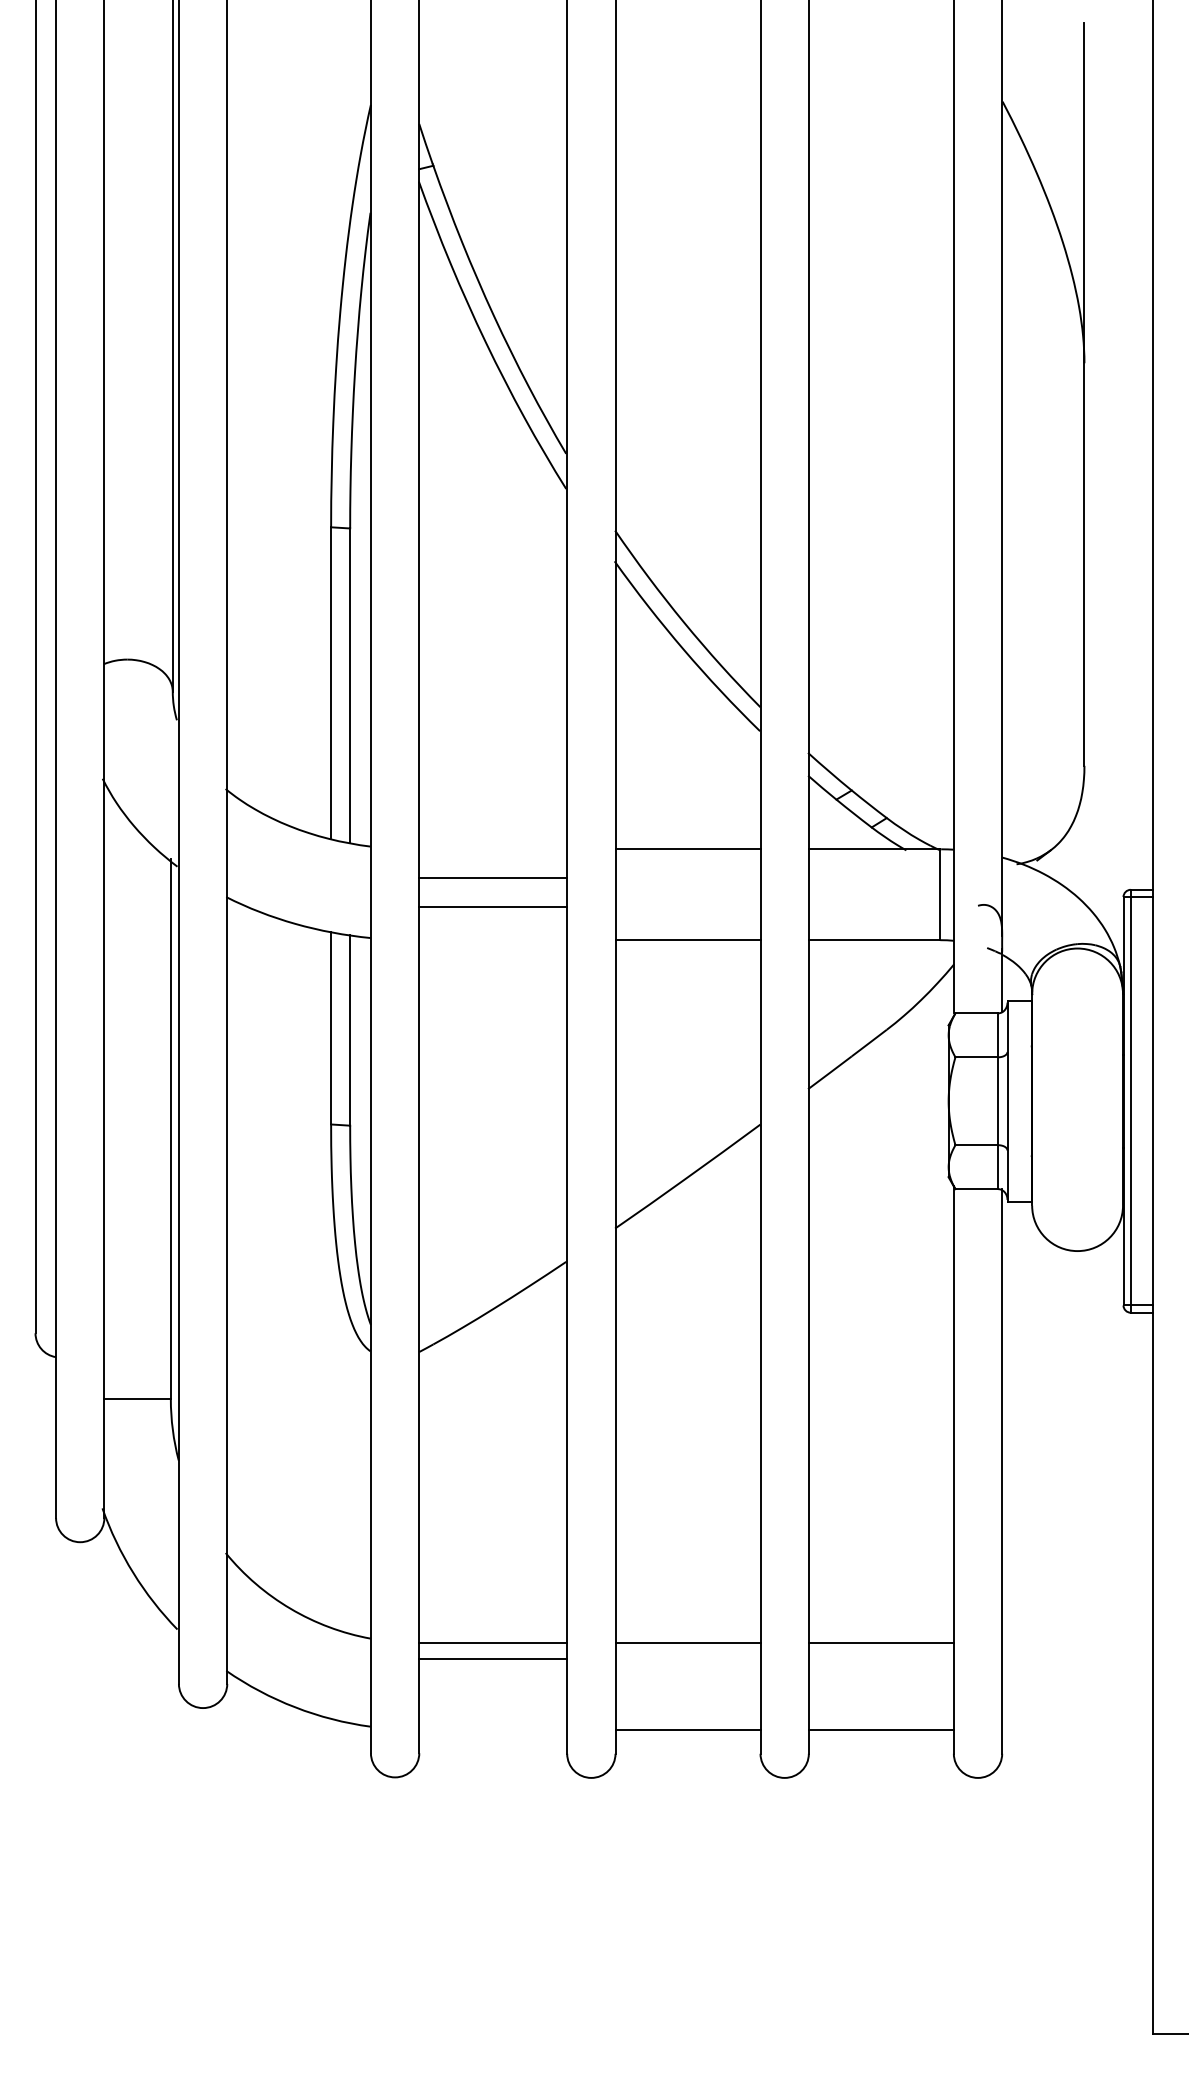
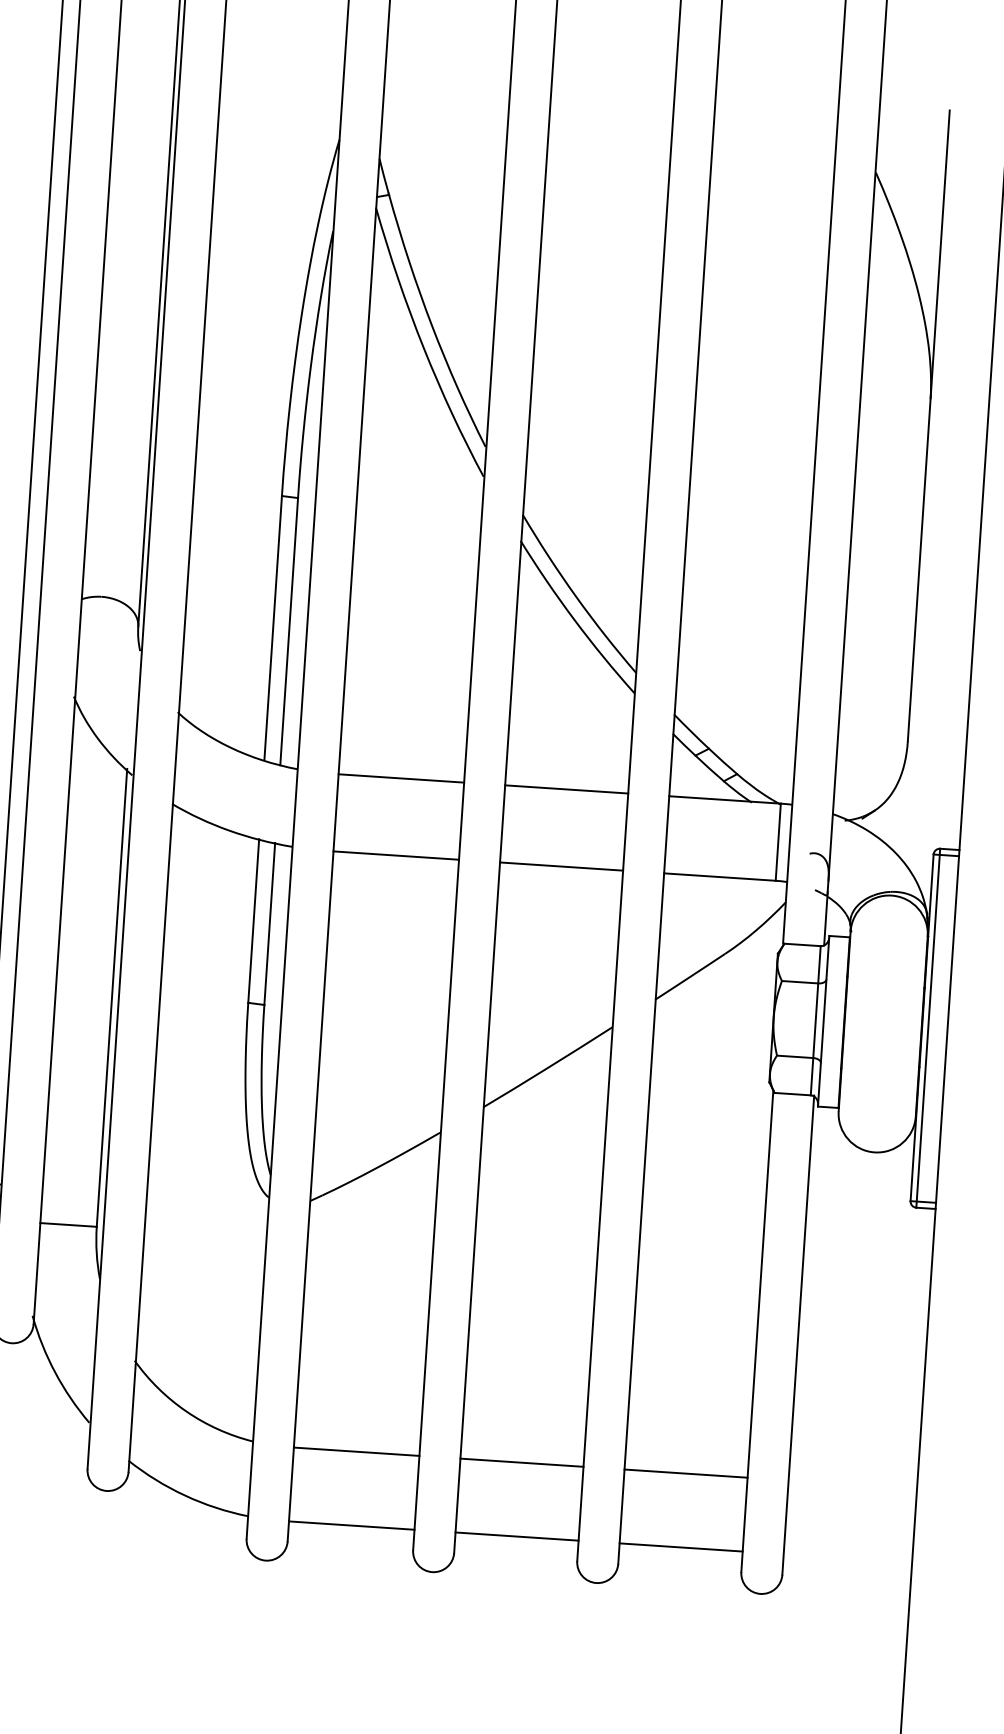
line: (493, 878) -> (396, 855), moved
line: (493, 907) -> (401, 778), moved
line: (493, 1658) -> (351, 1525), moved

